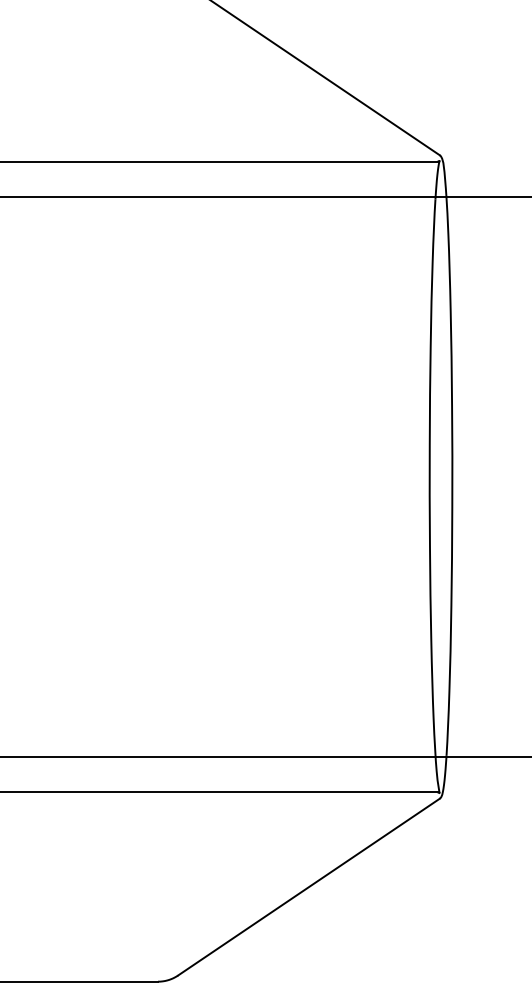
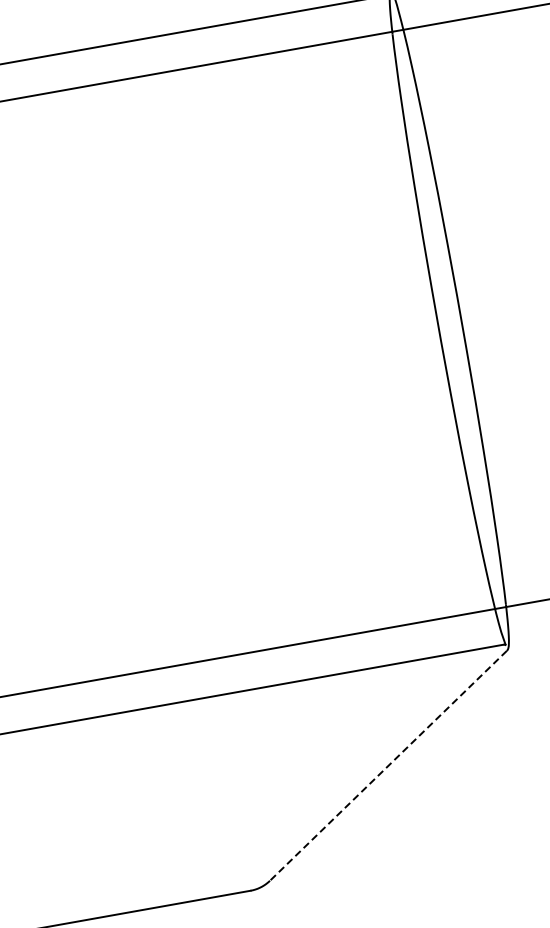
line: (308, 887) -> (388, 766), solid -> dashed

